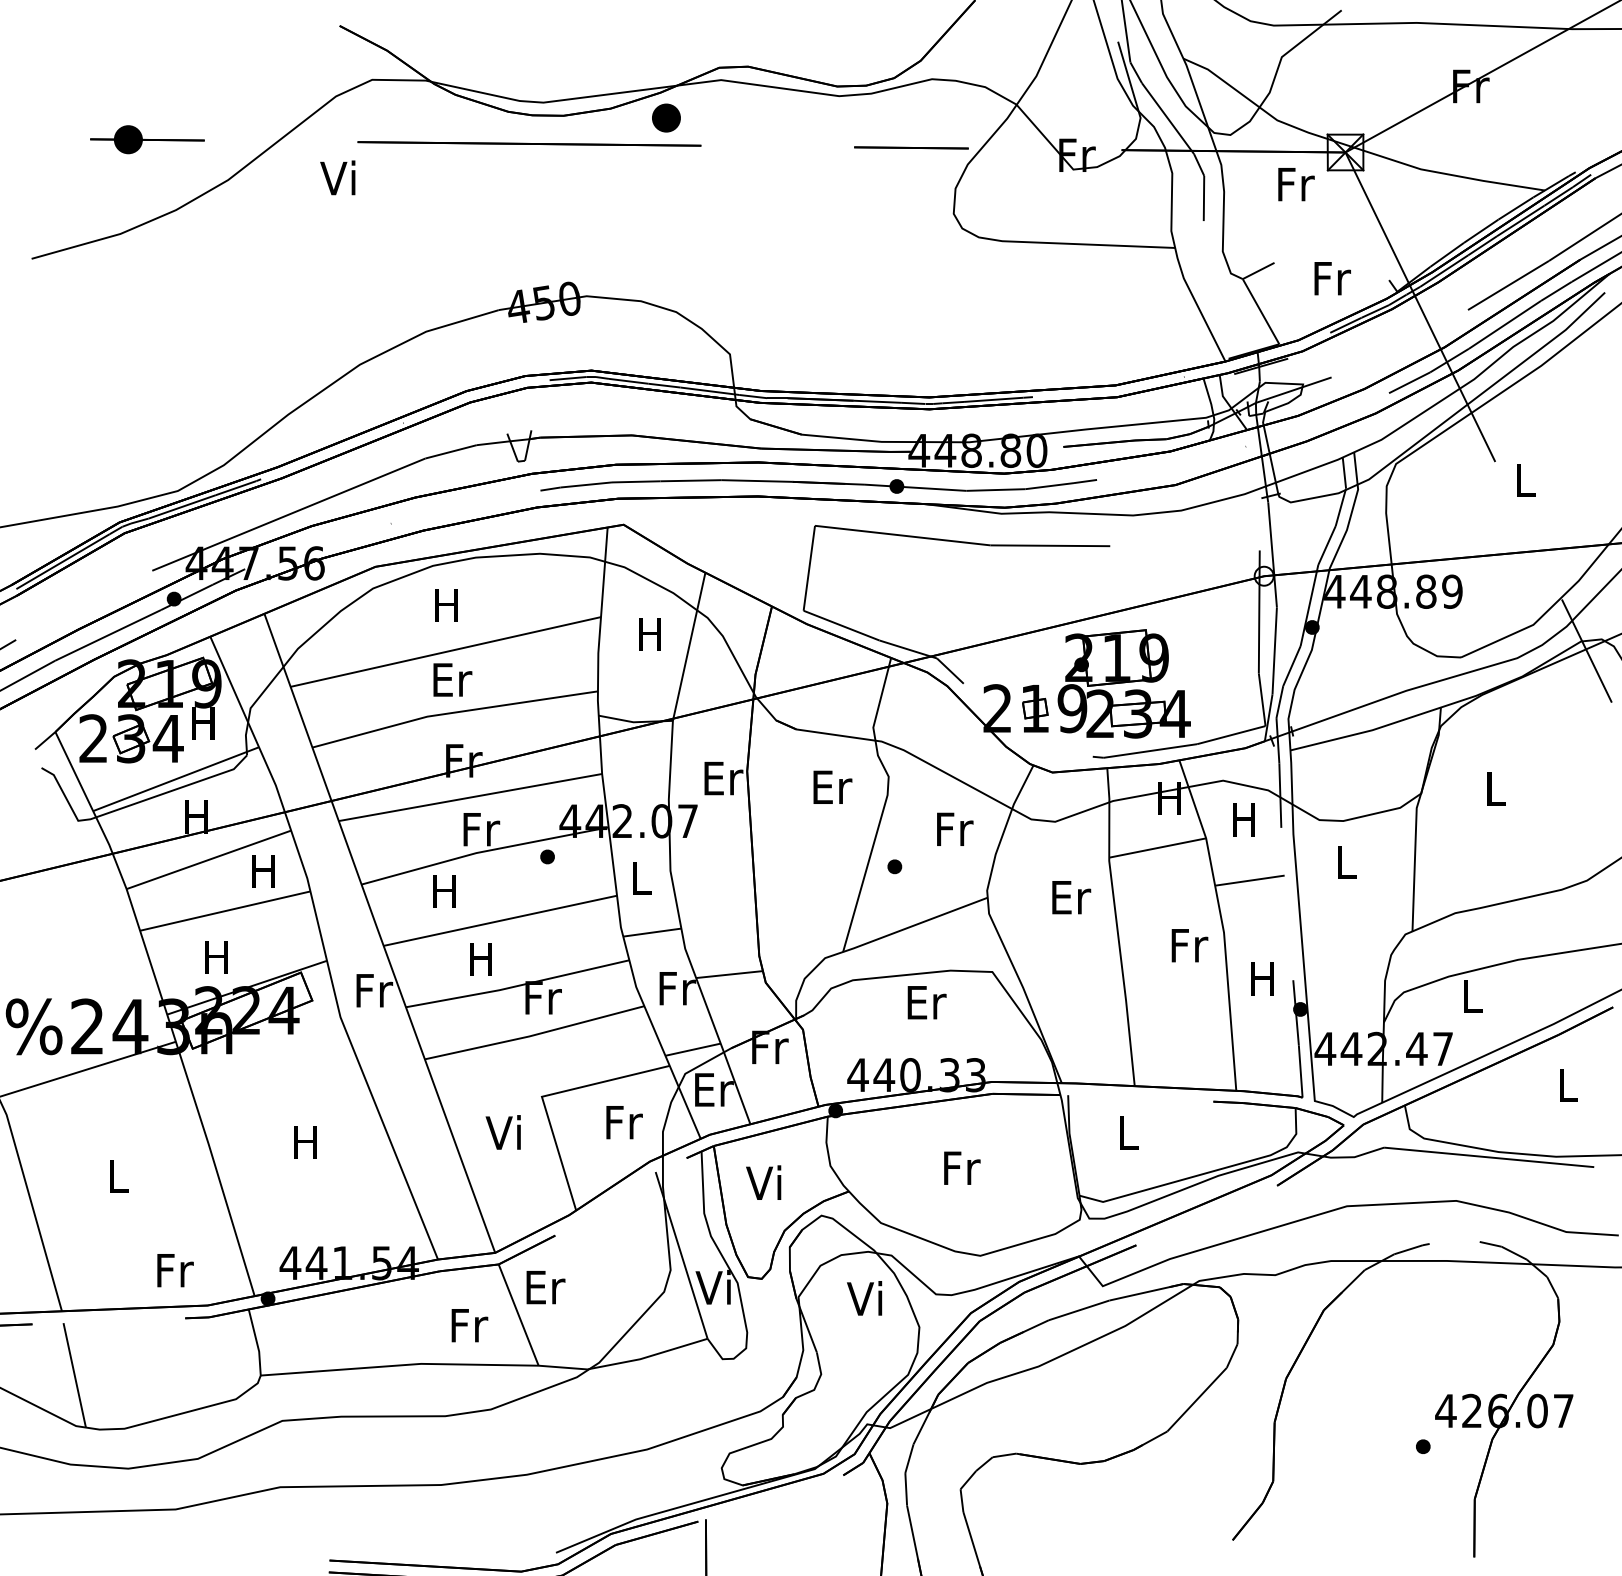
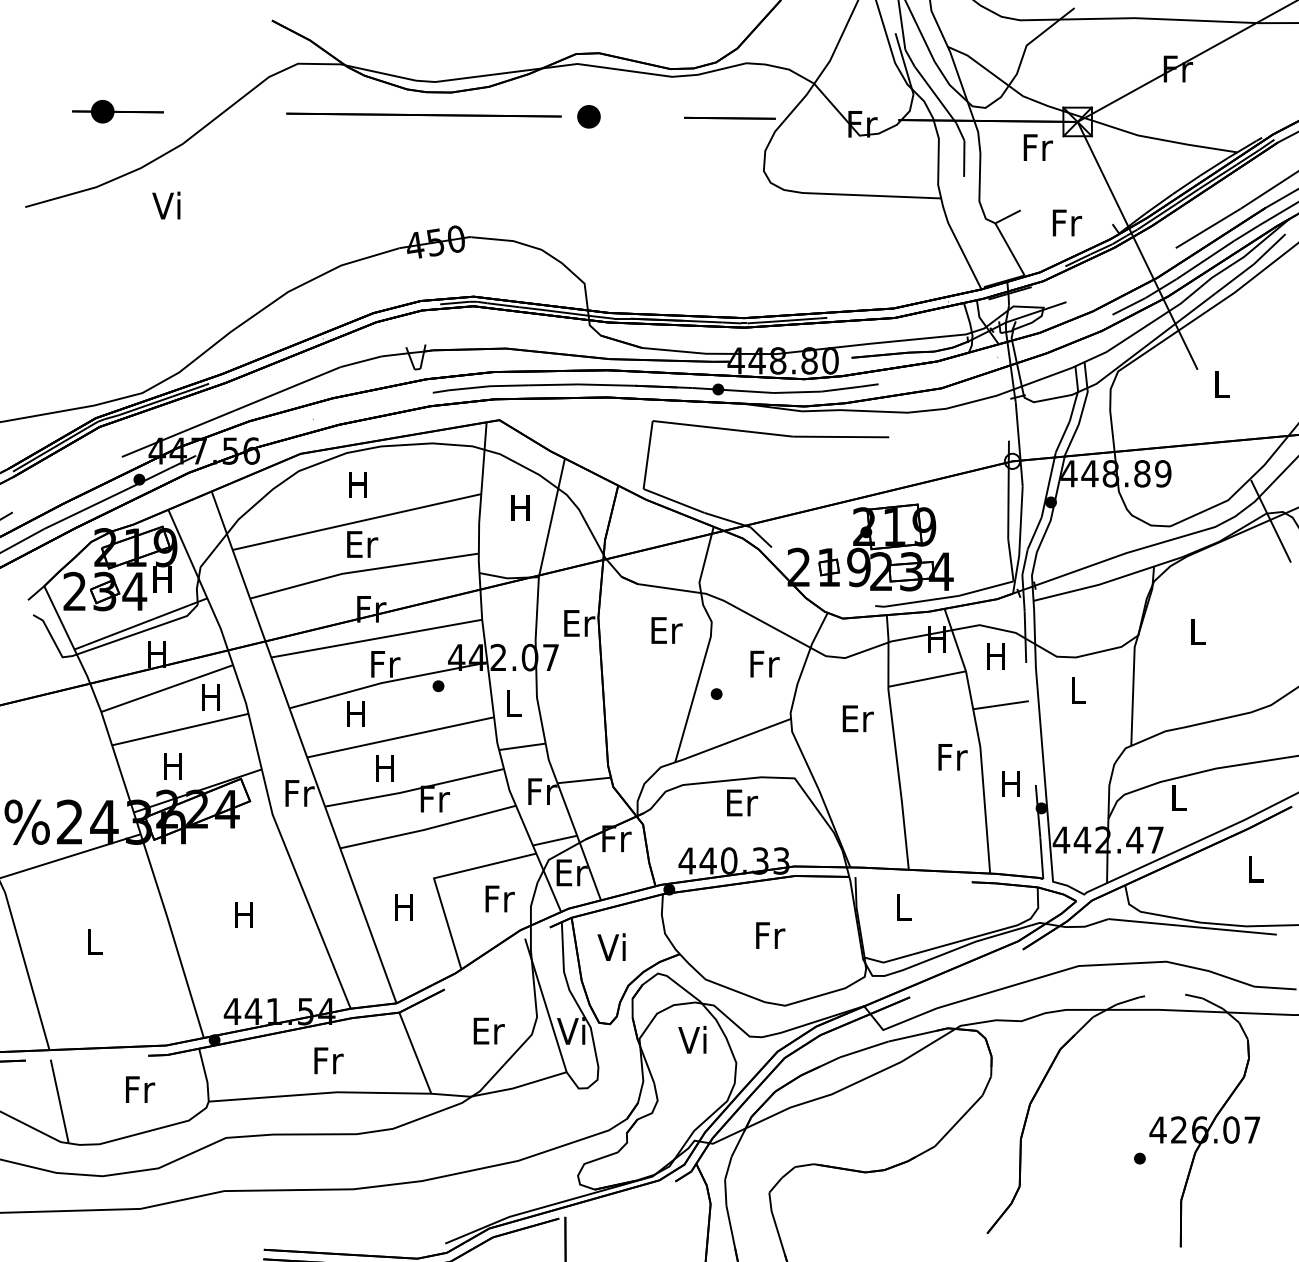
part: (666, 117) -> (589, 116), moved
text: (337, 177) -> (166, 205), moved
text: (502, 1132) -> (402, 906), Vi -> H
text: (175, 1270) -> (140, 1089), moved
text: (545, 1287) -> (488, 1031), moved
text: (469, 1325) -> (328, 1060), moved

